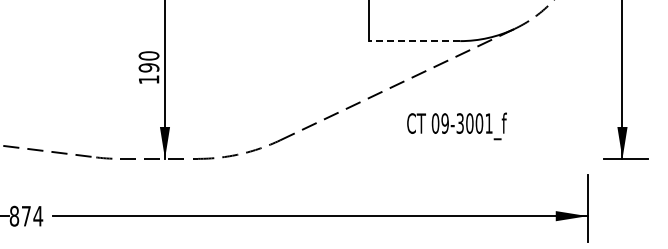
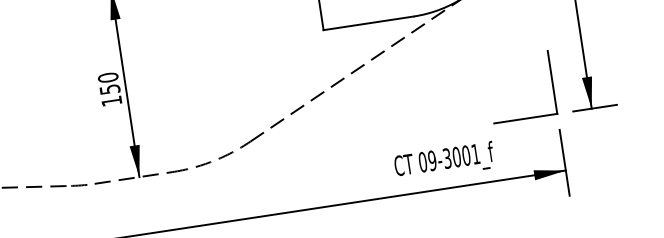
line: (414, 41) -> (368, 23), dashed -> solid
text: (148, 67) -> (109, 89), 190 -> 150
text: (456, 126) -> (444, 161), moved
part: (587, 126) -> (552, 81), added

